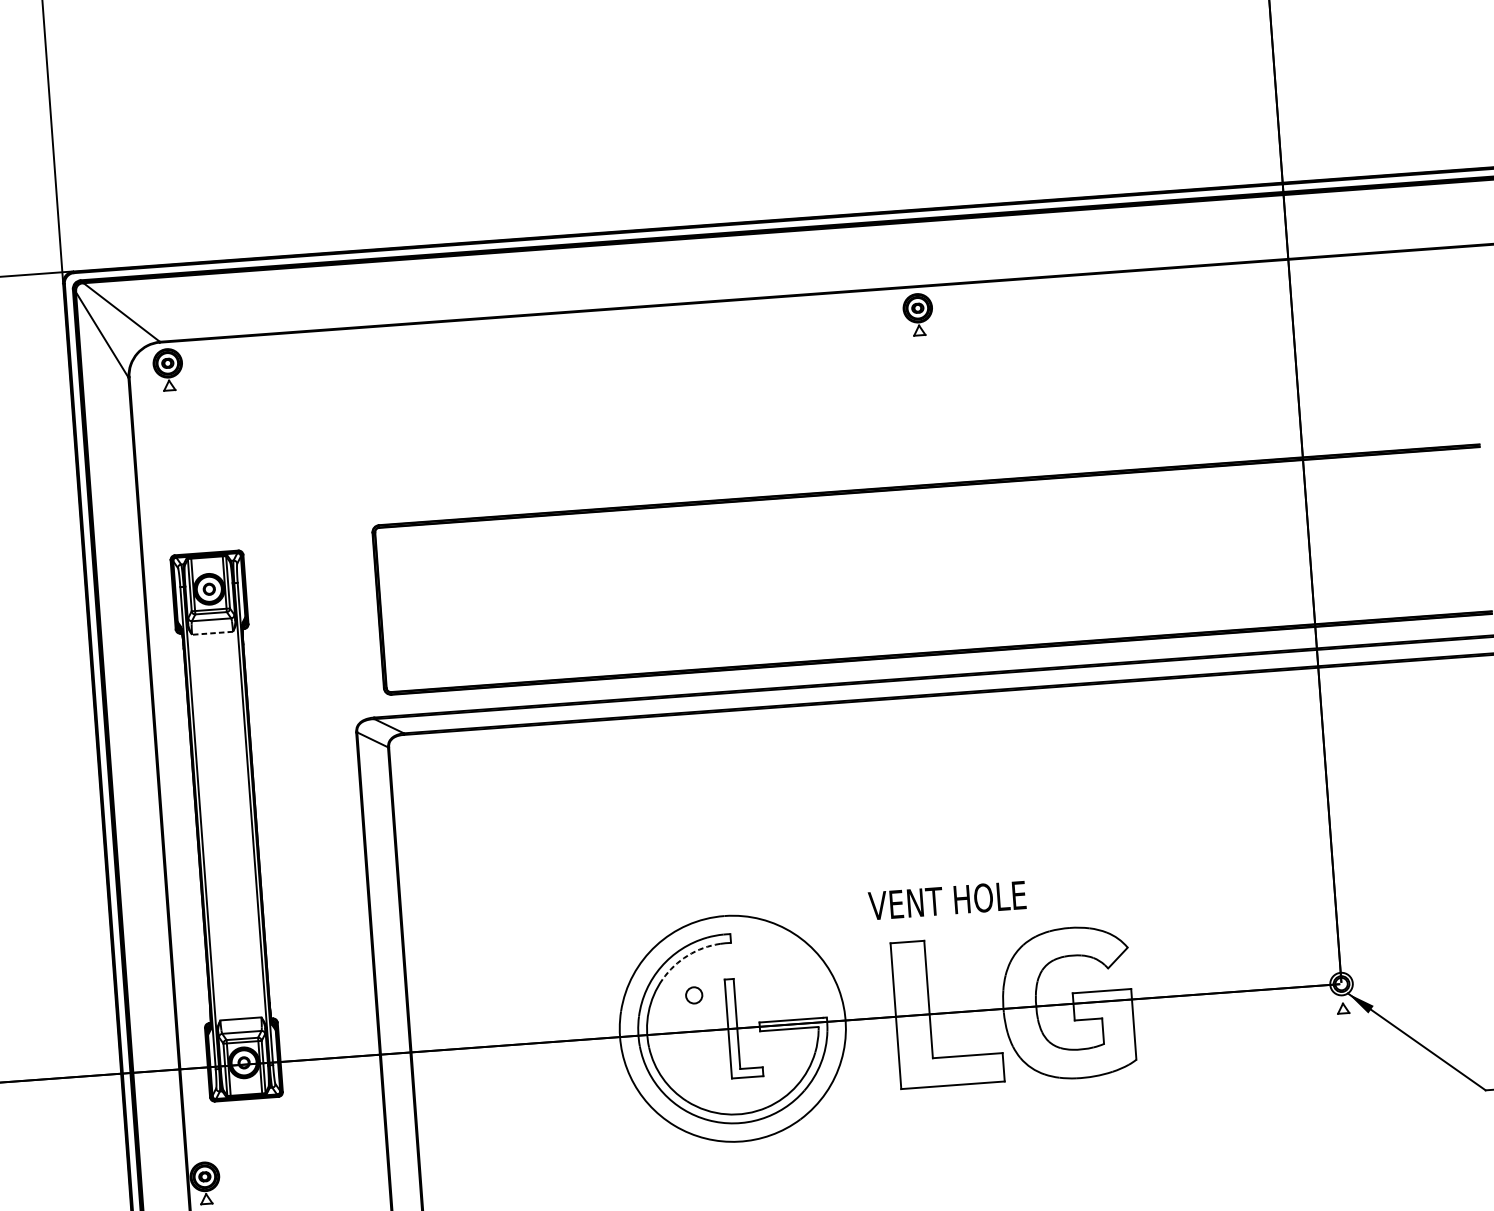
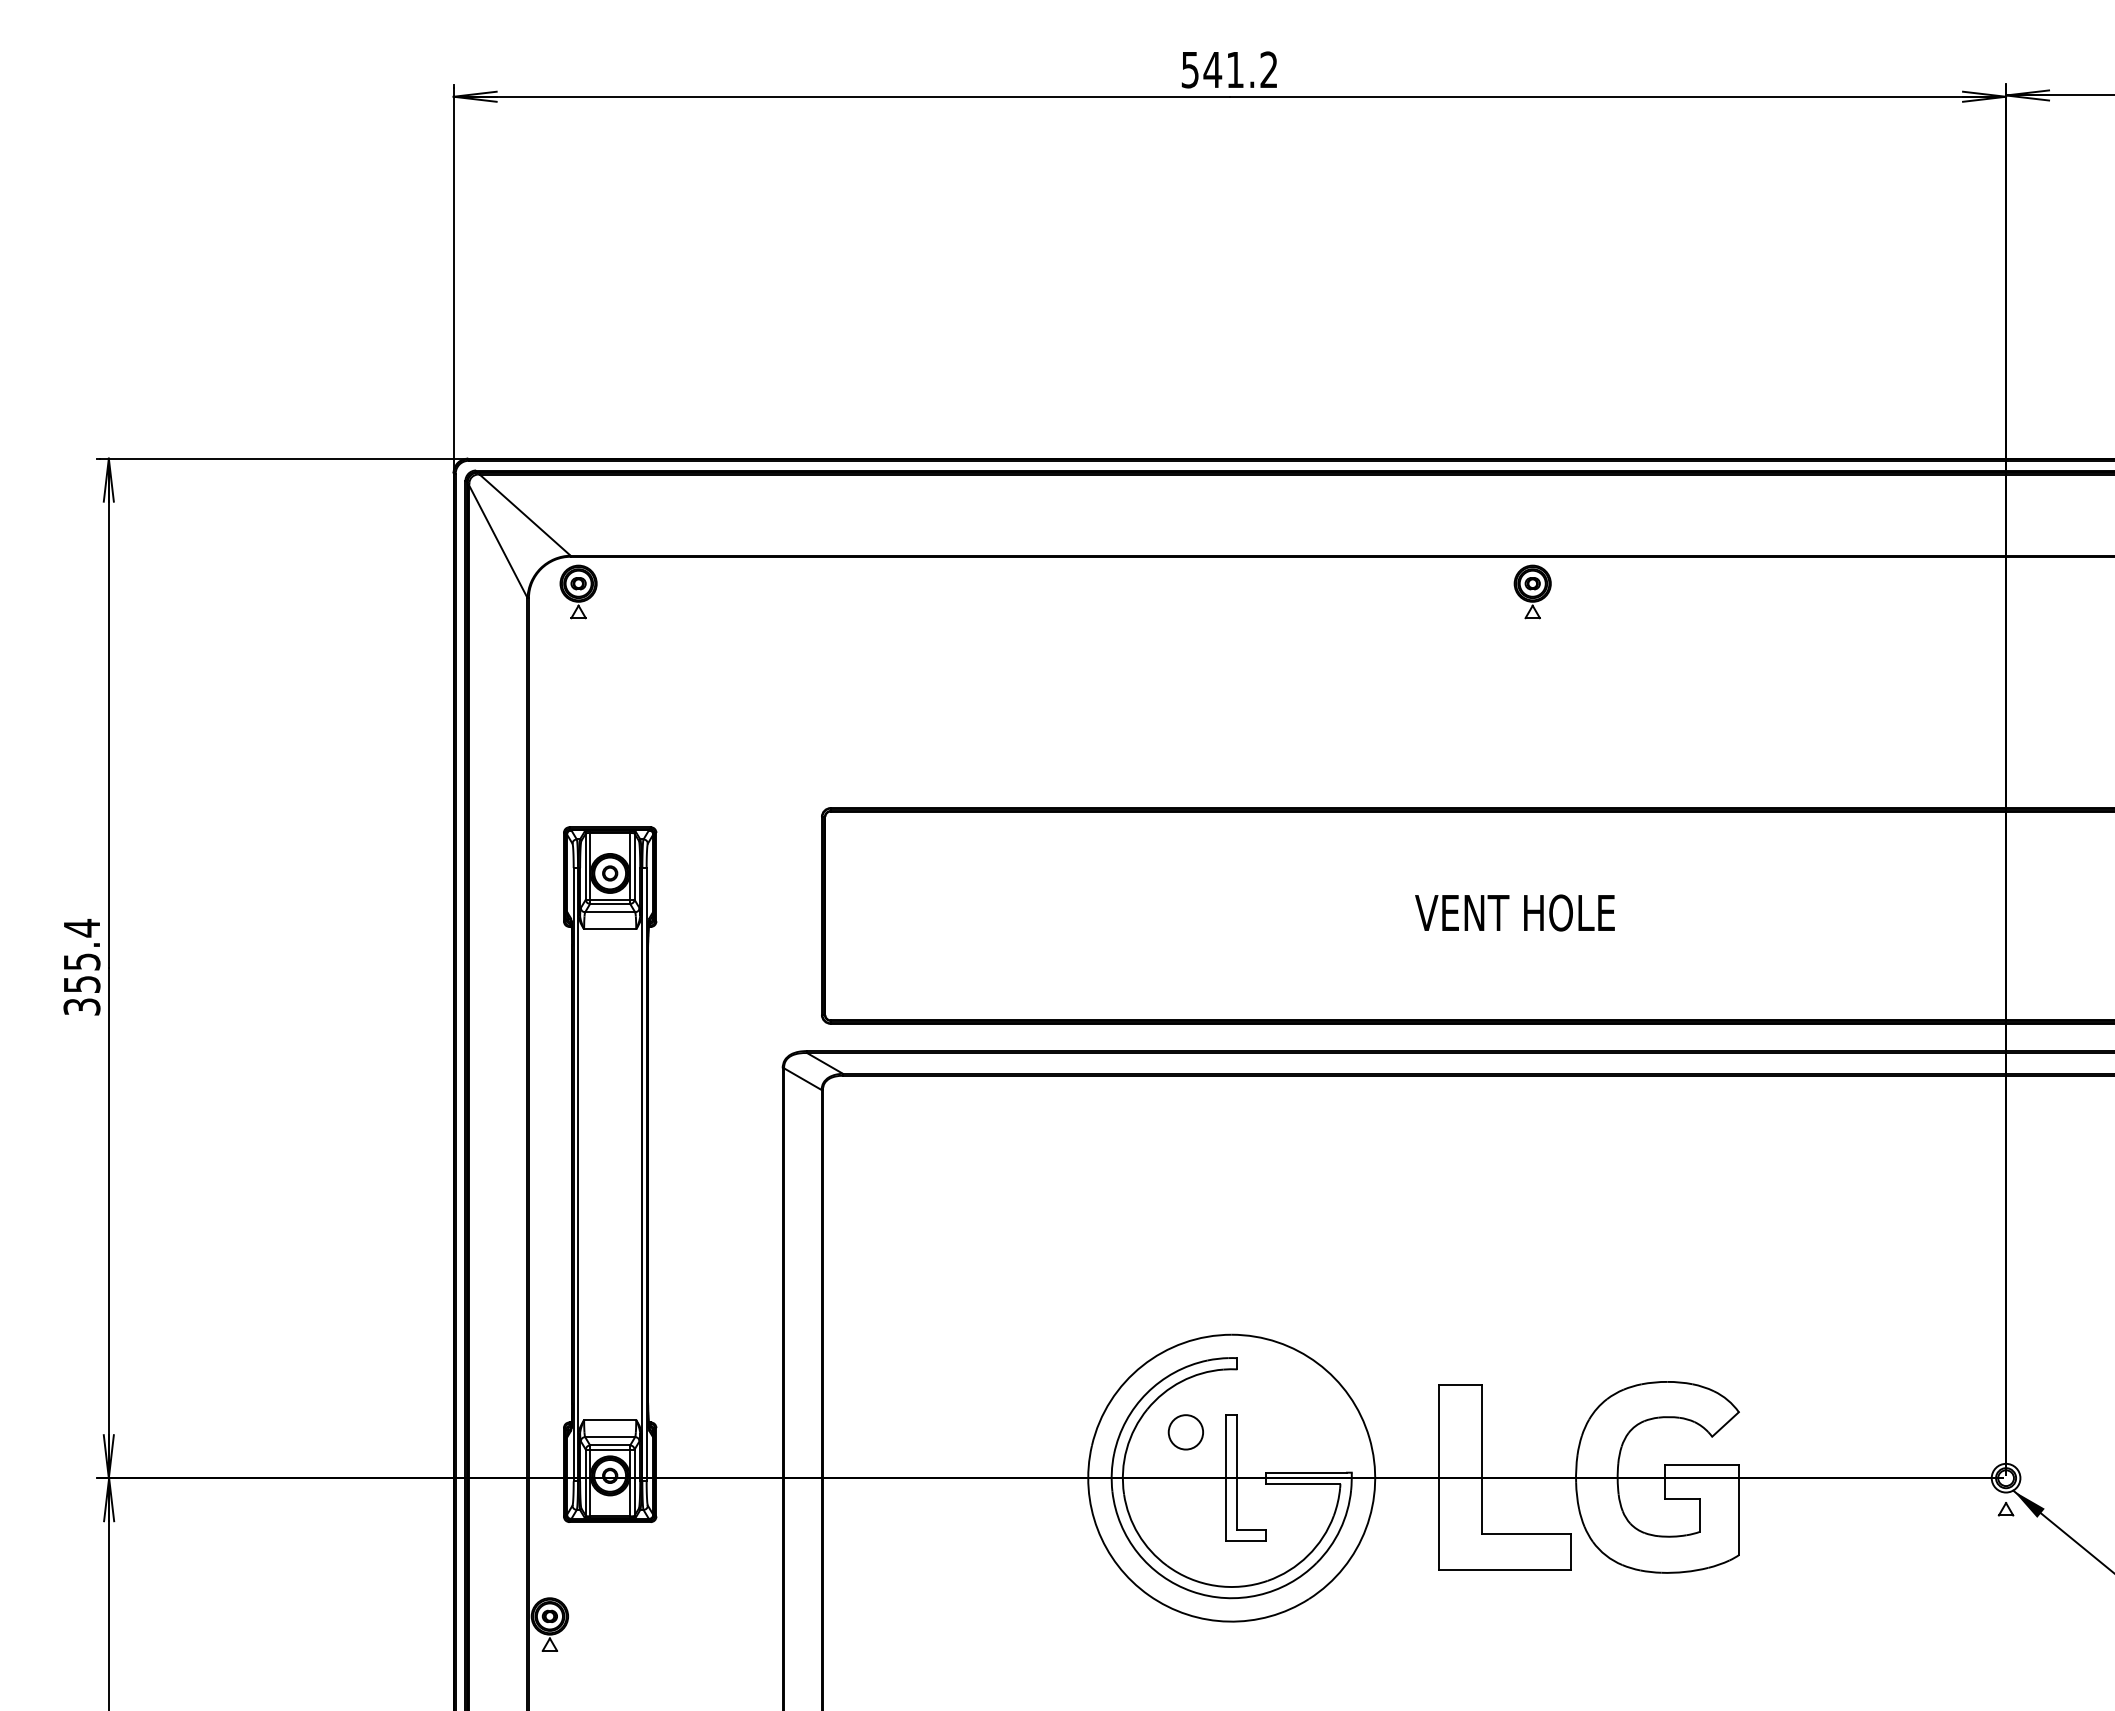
line: (212, 633) -> (609, 929), dashed -> solid
text: (946, 900) -> (1514, 912), moved
arc: (687, 955) -> (1181, 1381), dashed -> solid
circle: (693, 995) -> (1185, 1432), size x1.67

